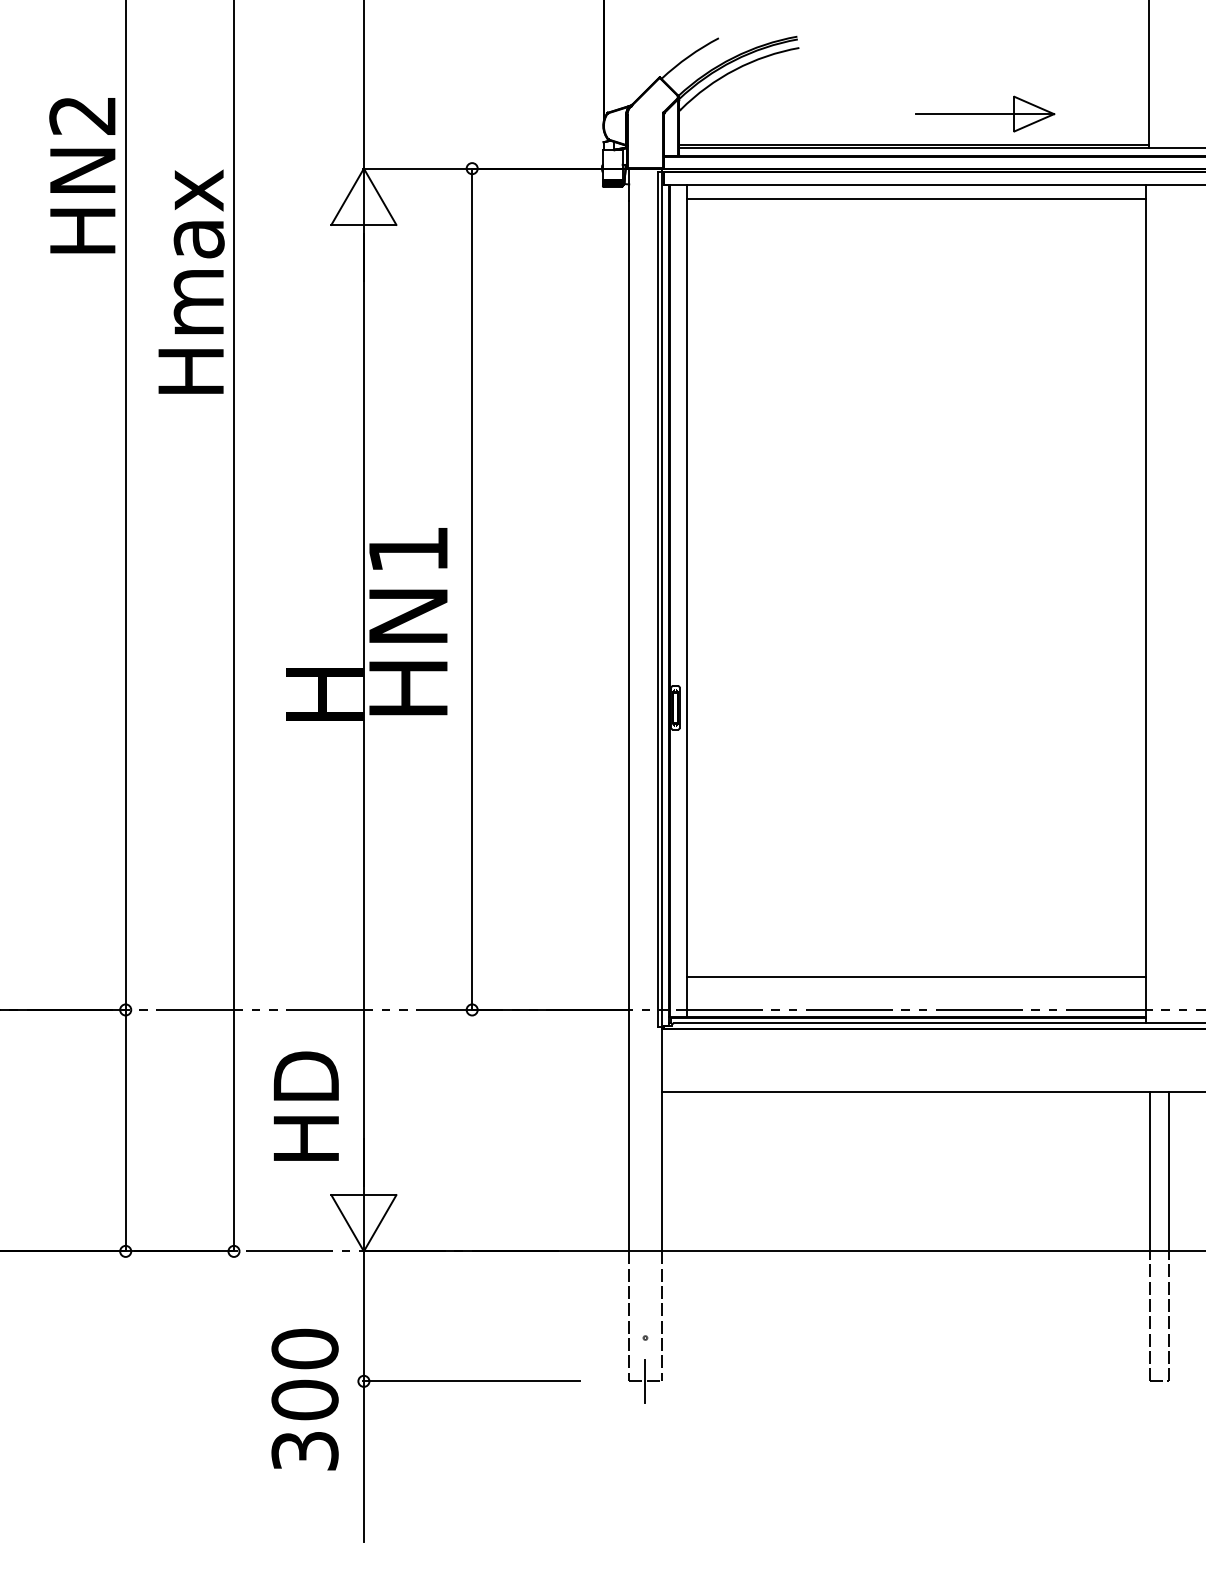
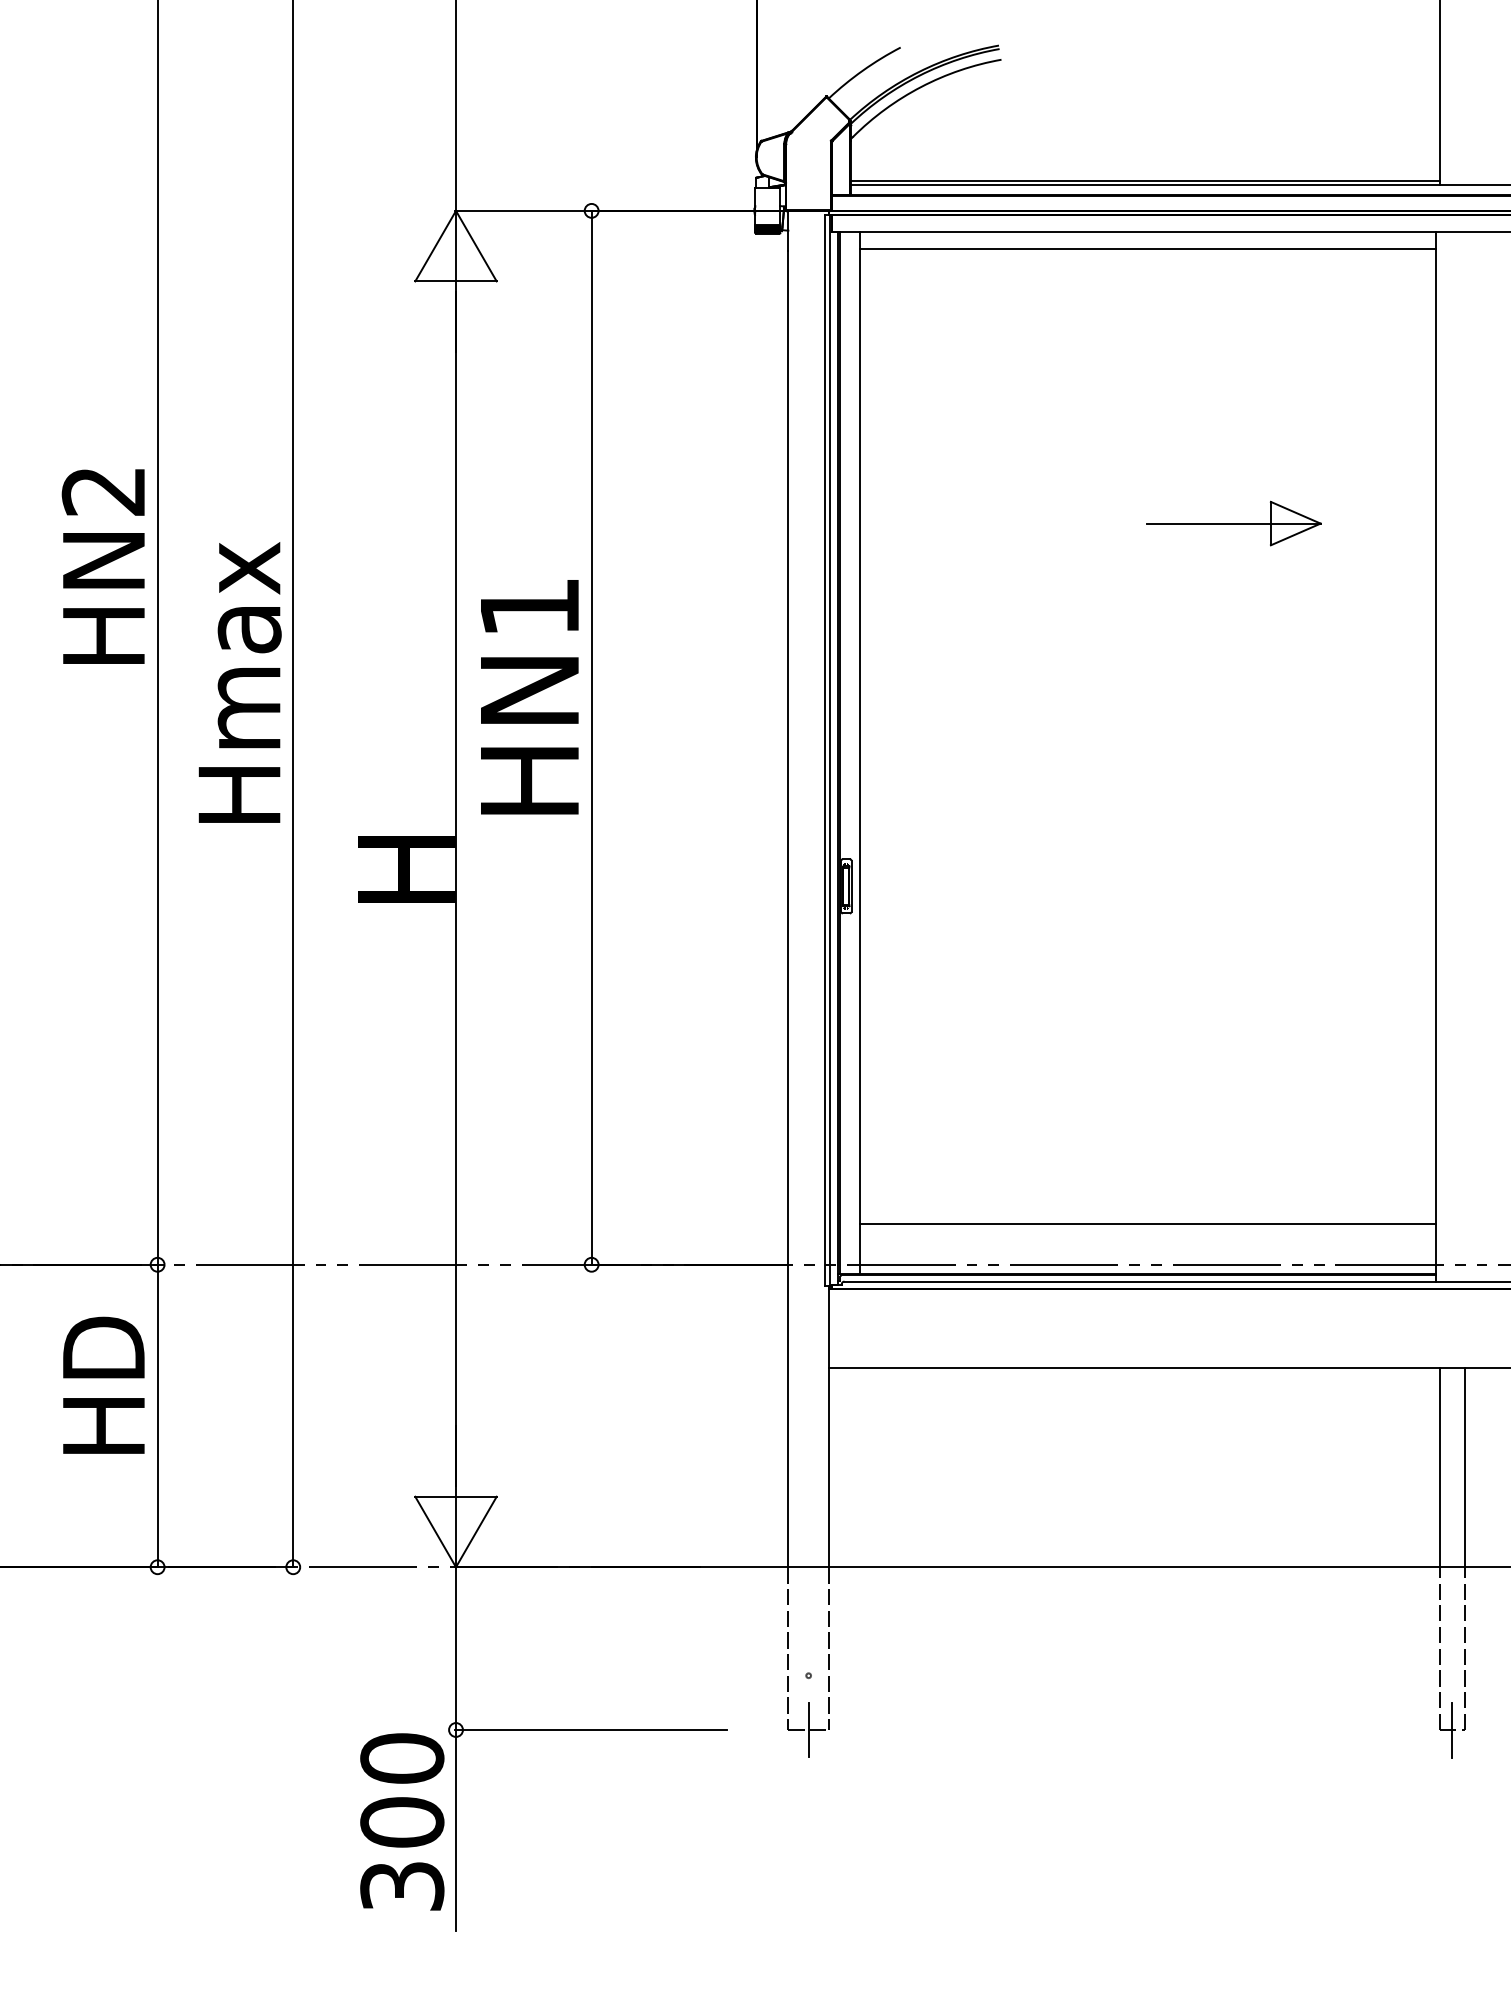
part: (984, 114) -> (1233, 523), moved
text: (81, 175) -> (102, 566), moved
text: (191, 281) -> (239, 682), moved
text: (408, 621) -> (529, 697), moved
text: (306, 1105) -> (103, 1384), moved
line: (1159, 1381) -> (1452, 1730), added
text: (305, 1399) -> (402, 1821), moved

